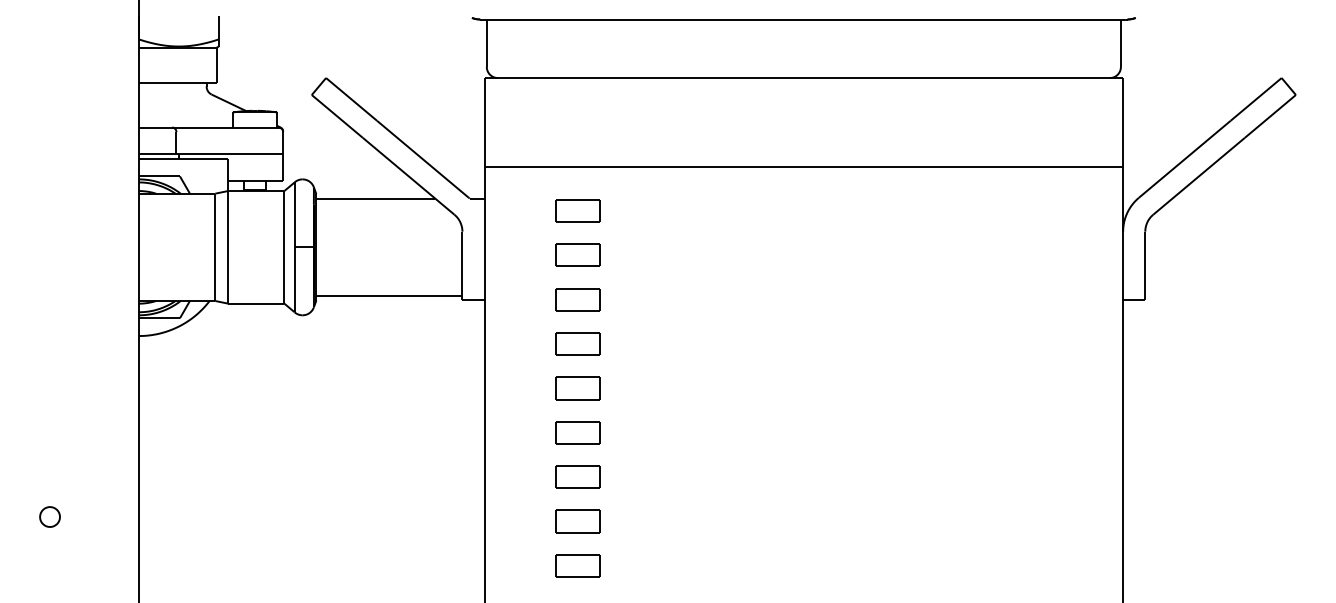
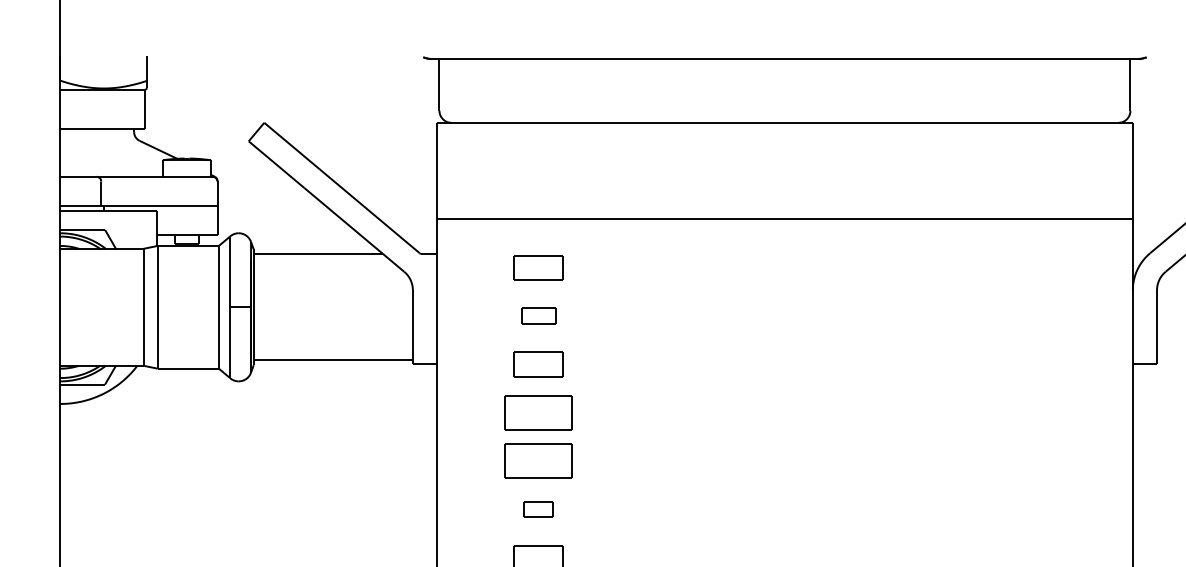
part: (577, 254) -> (538, 315), size x0.7
part: (577, 343) -> (538, 412), size x1.4
part: (577, 388) -> (538, 461), size x1.4
part: (577, 432) -> (538, 509), size x0.6

